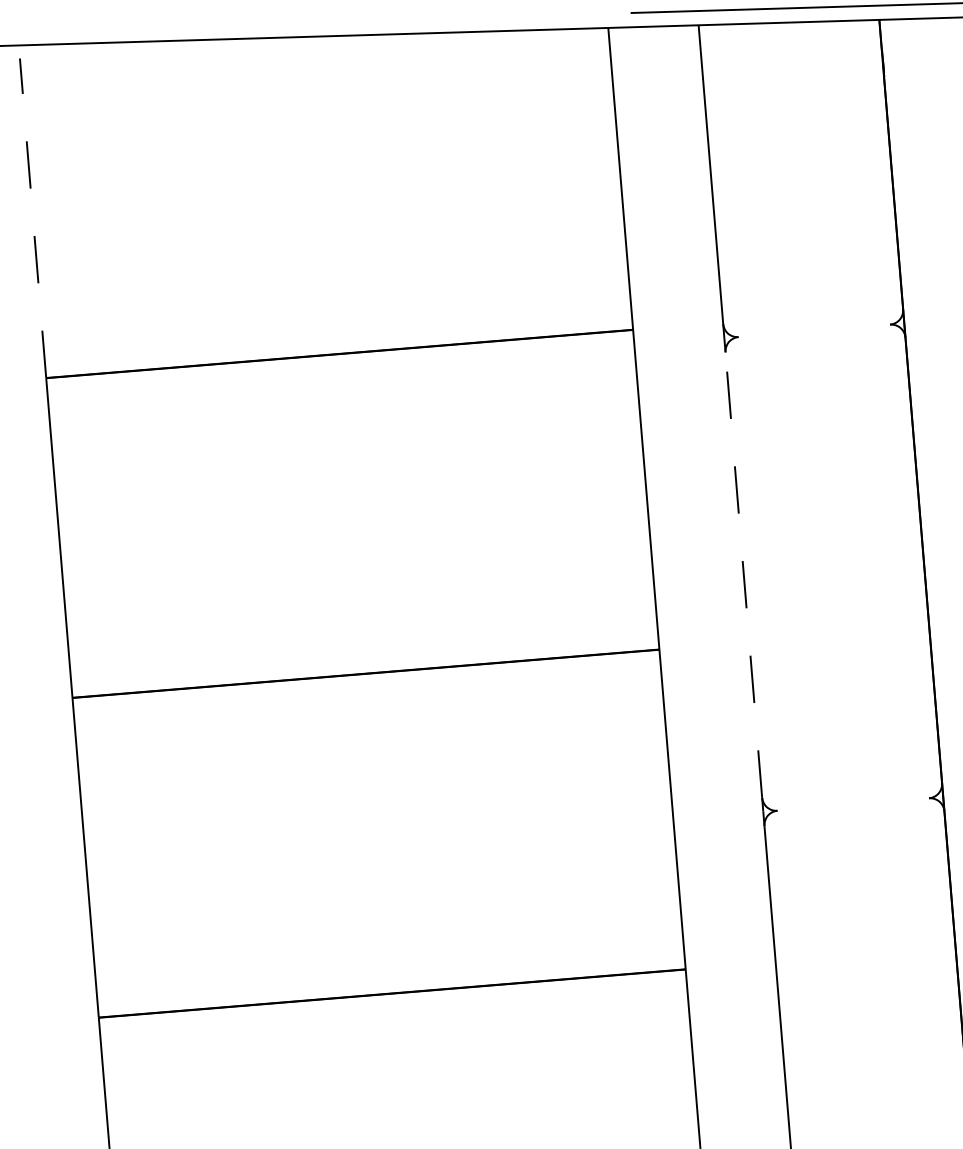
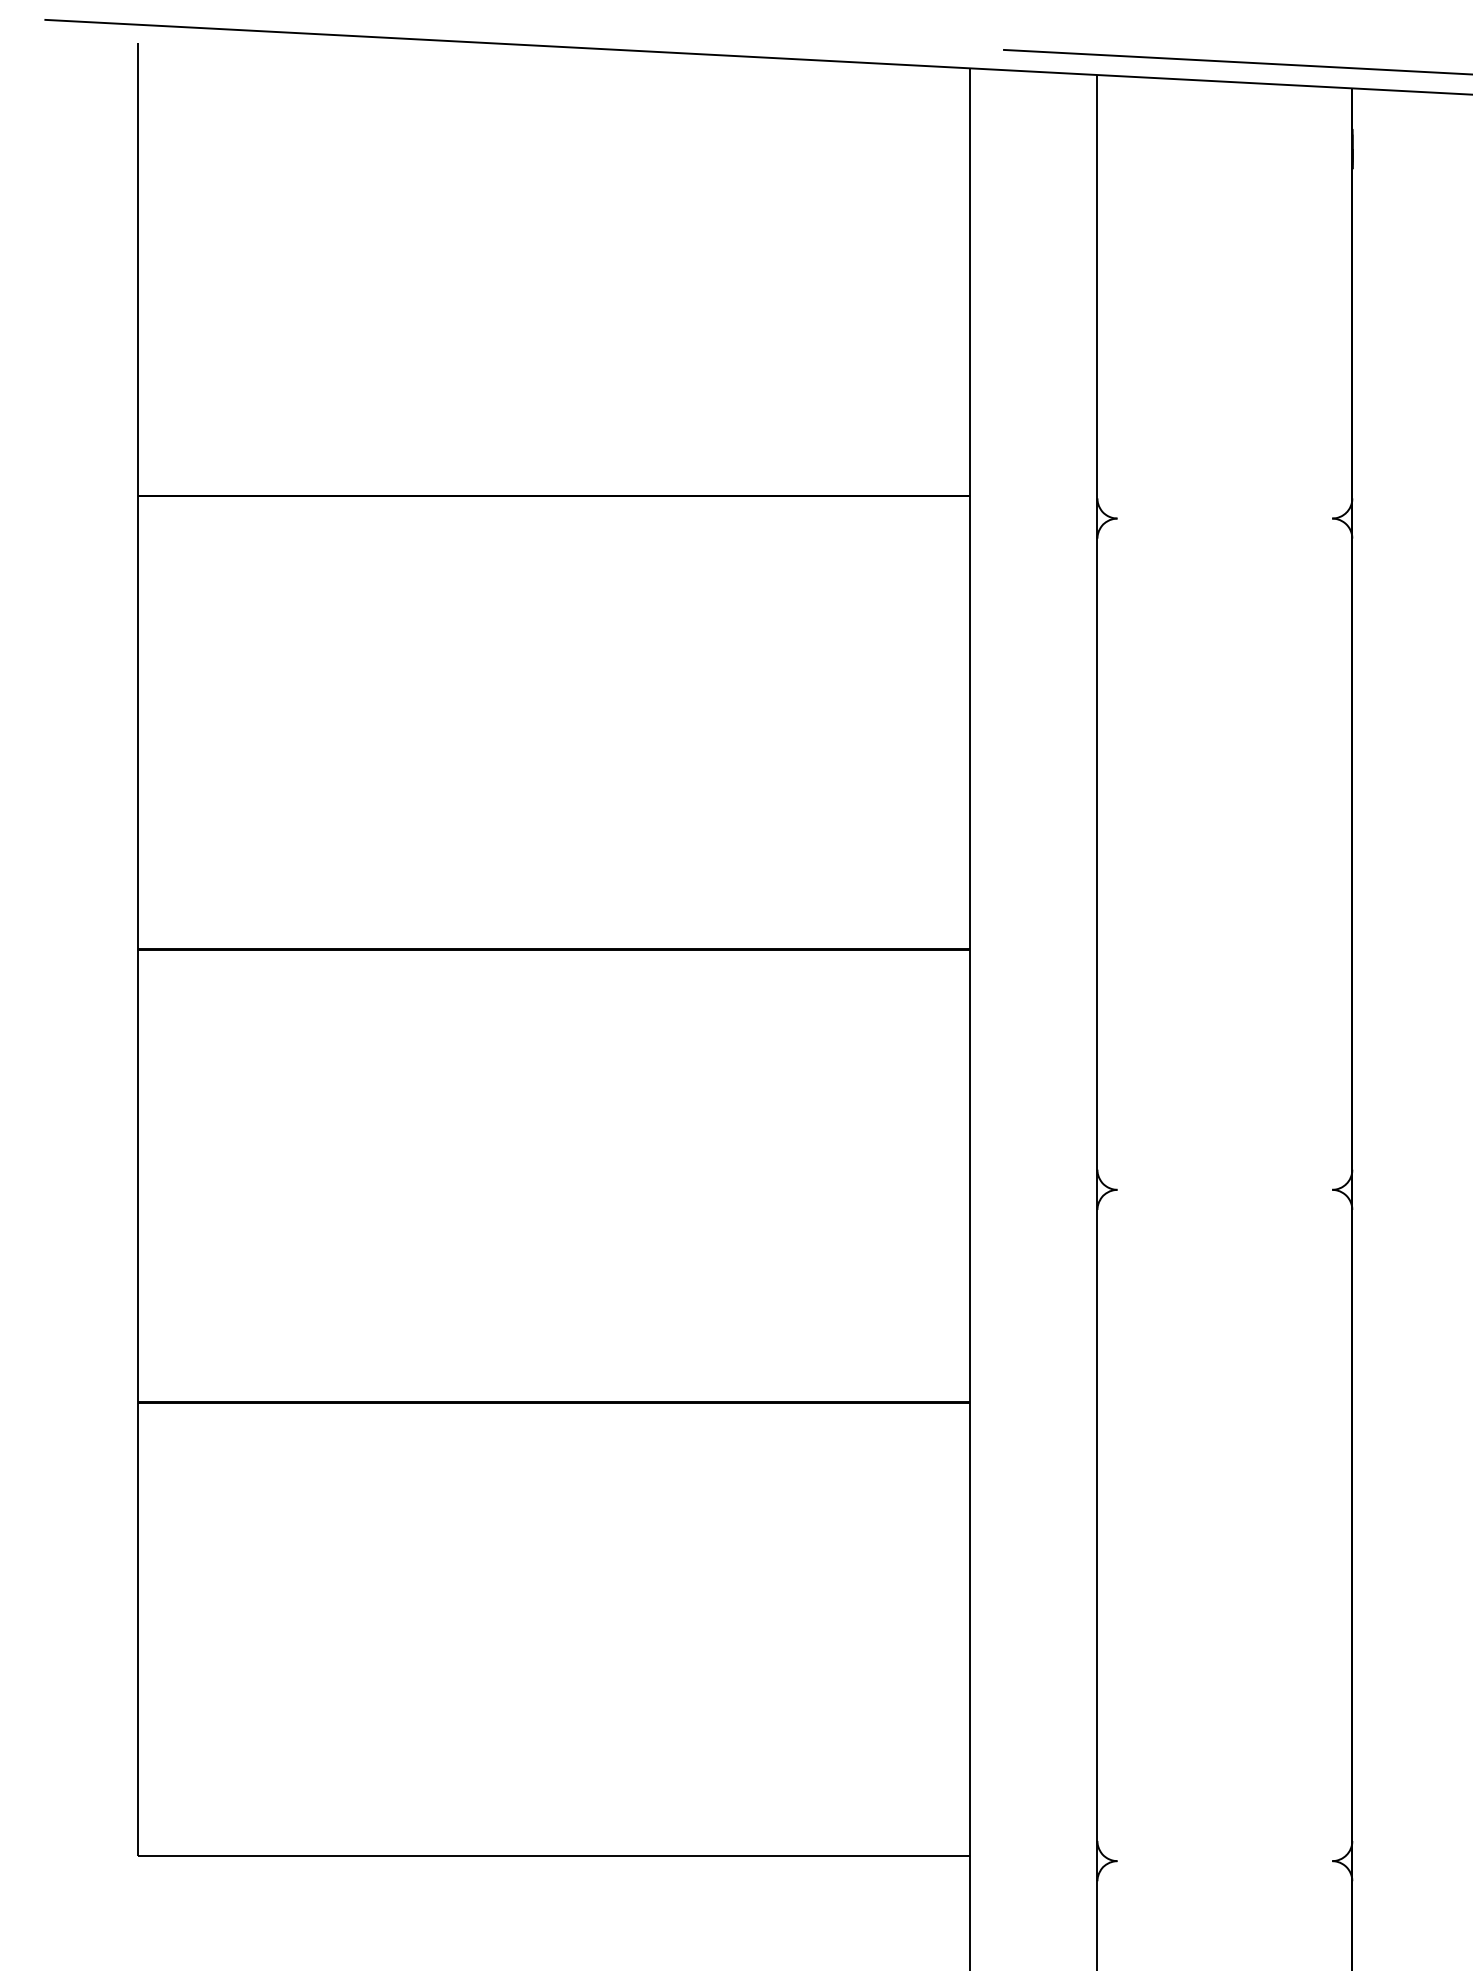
line: (33, 218) -> (138, 269), dashed -> solid
line: (743, 575) -> (1097, 854), dashed -> solid

